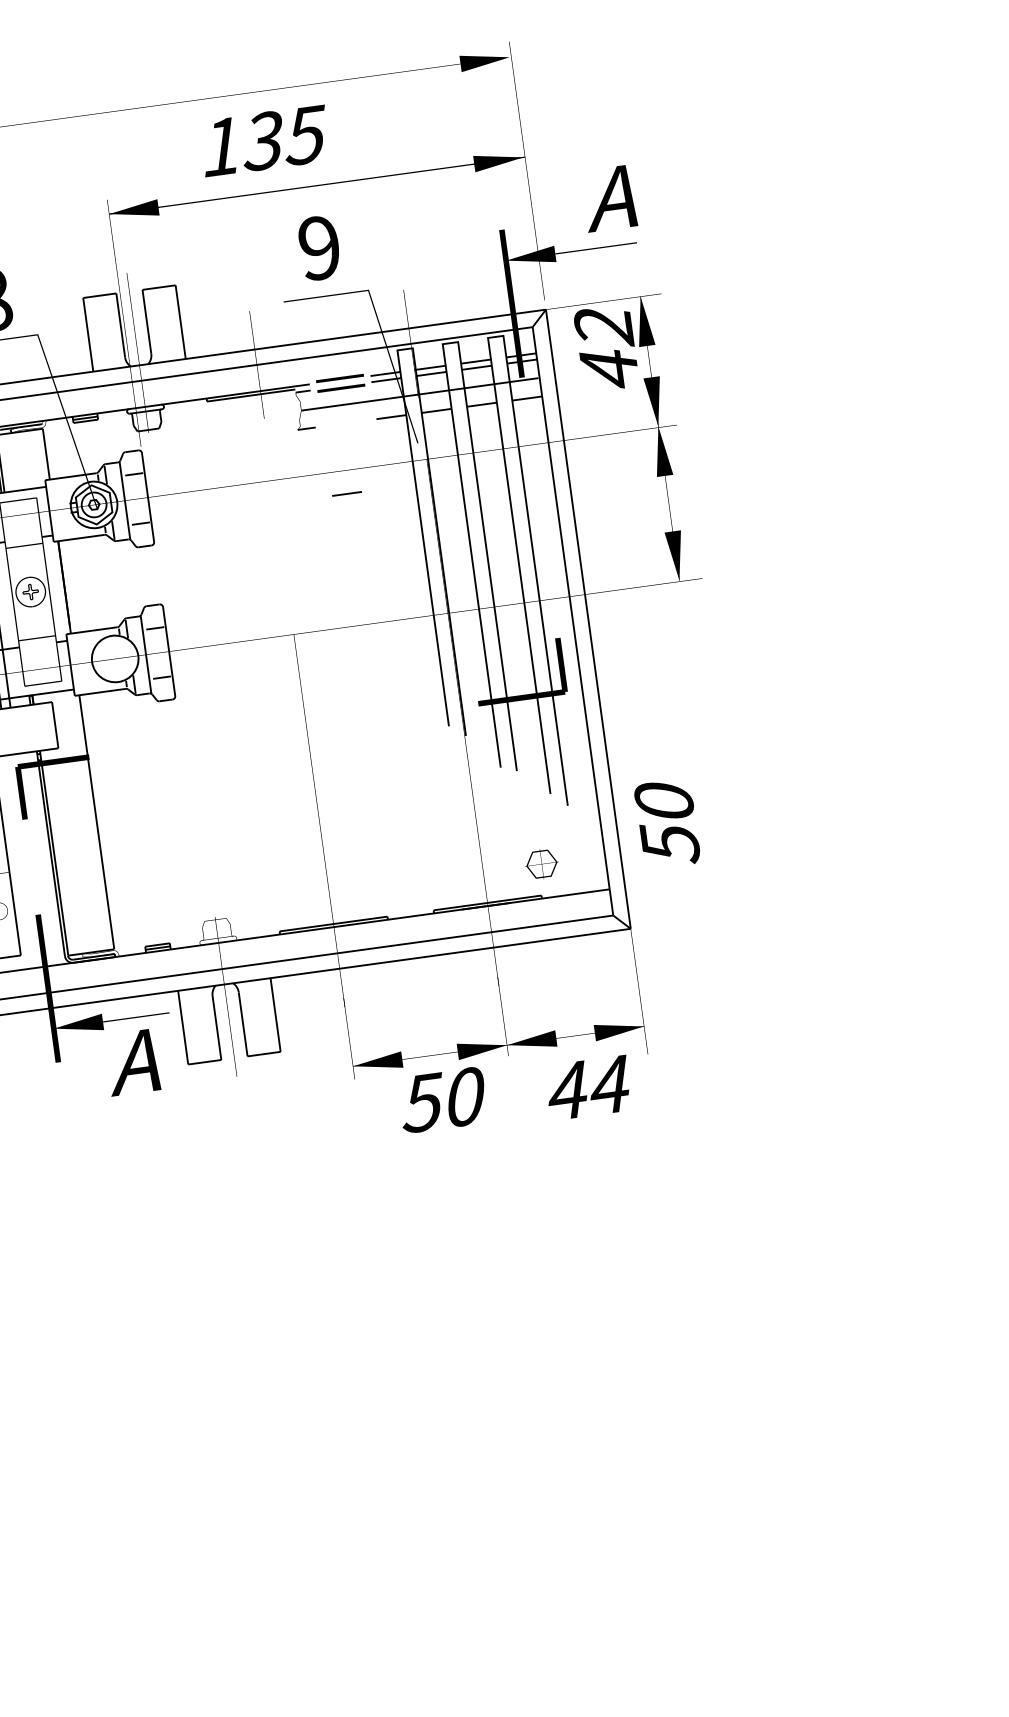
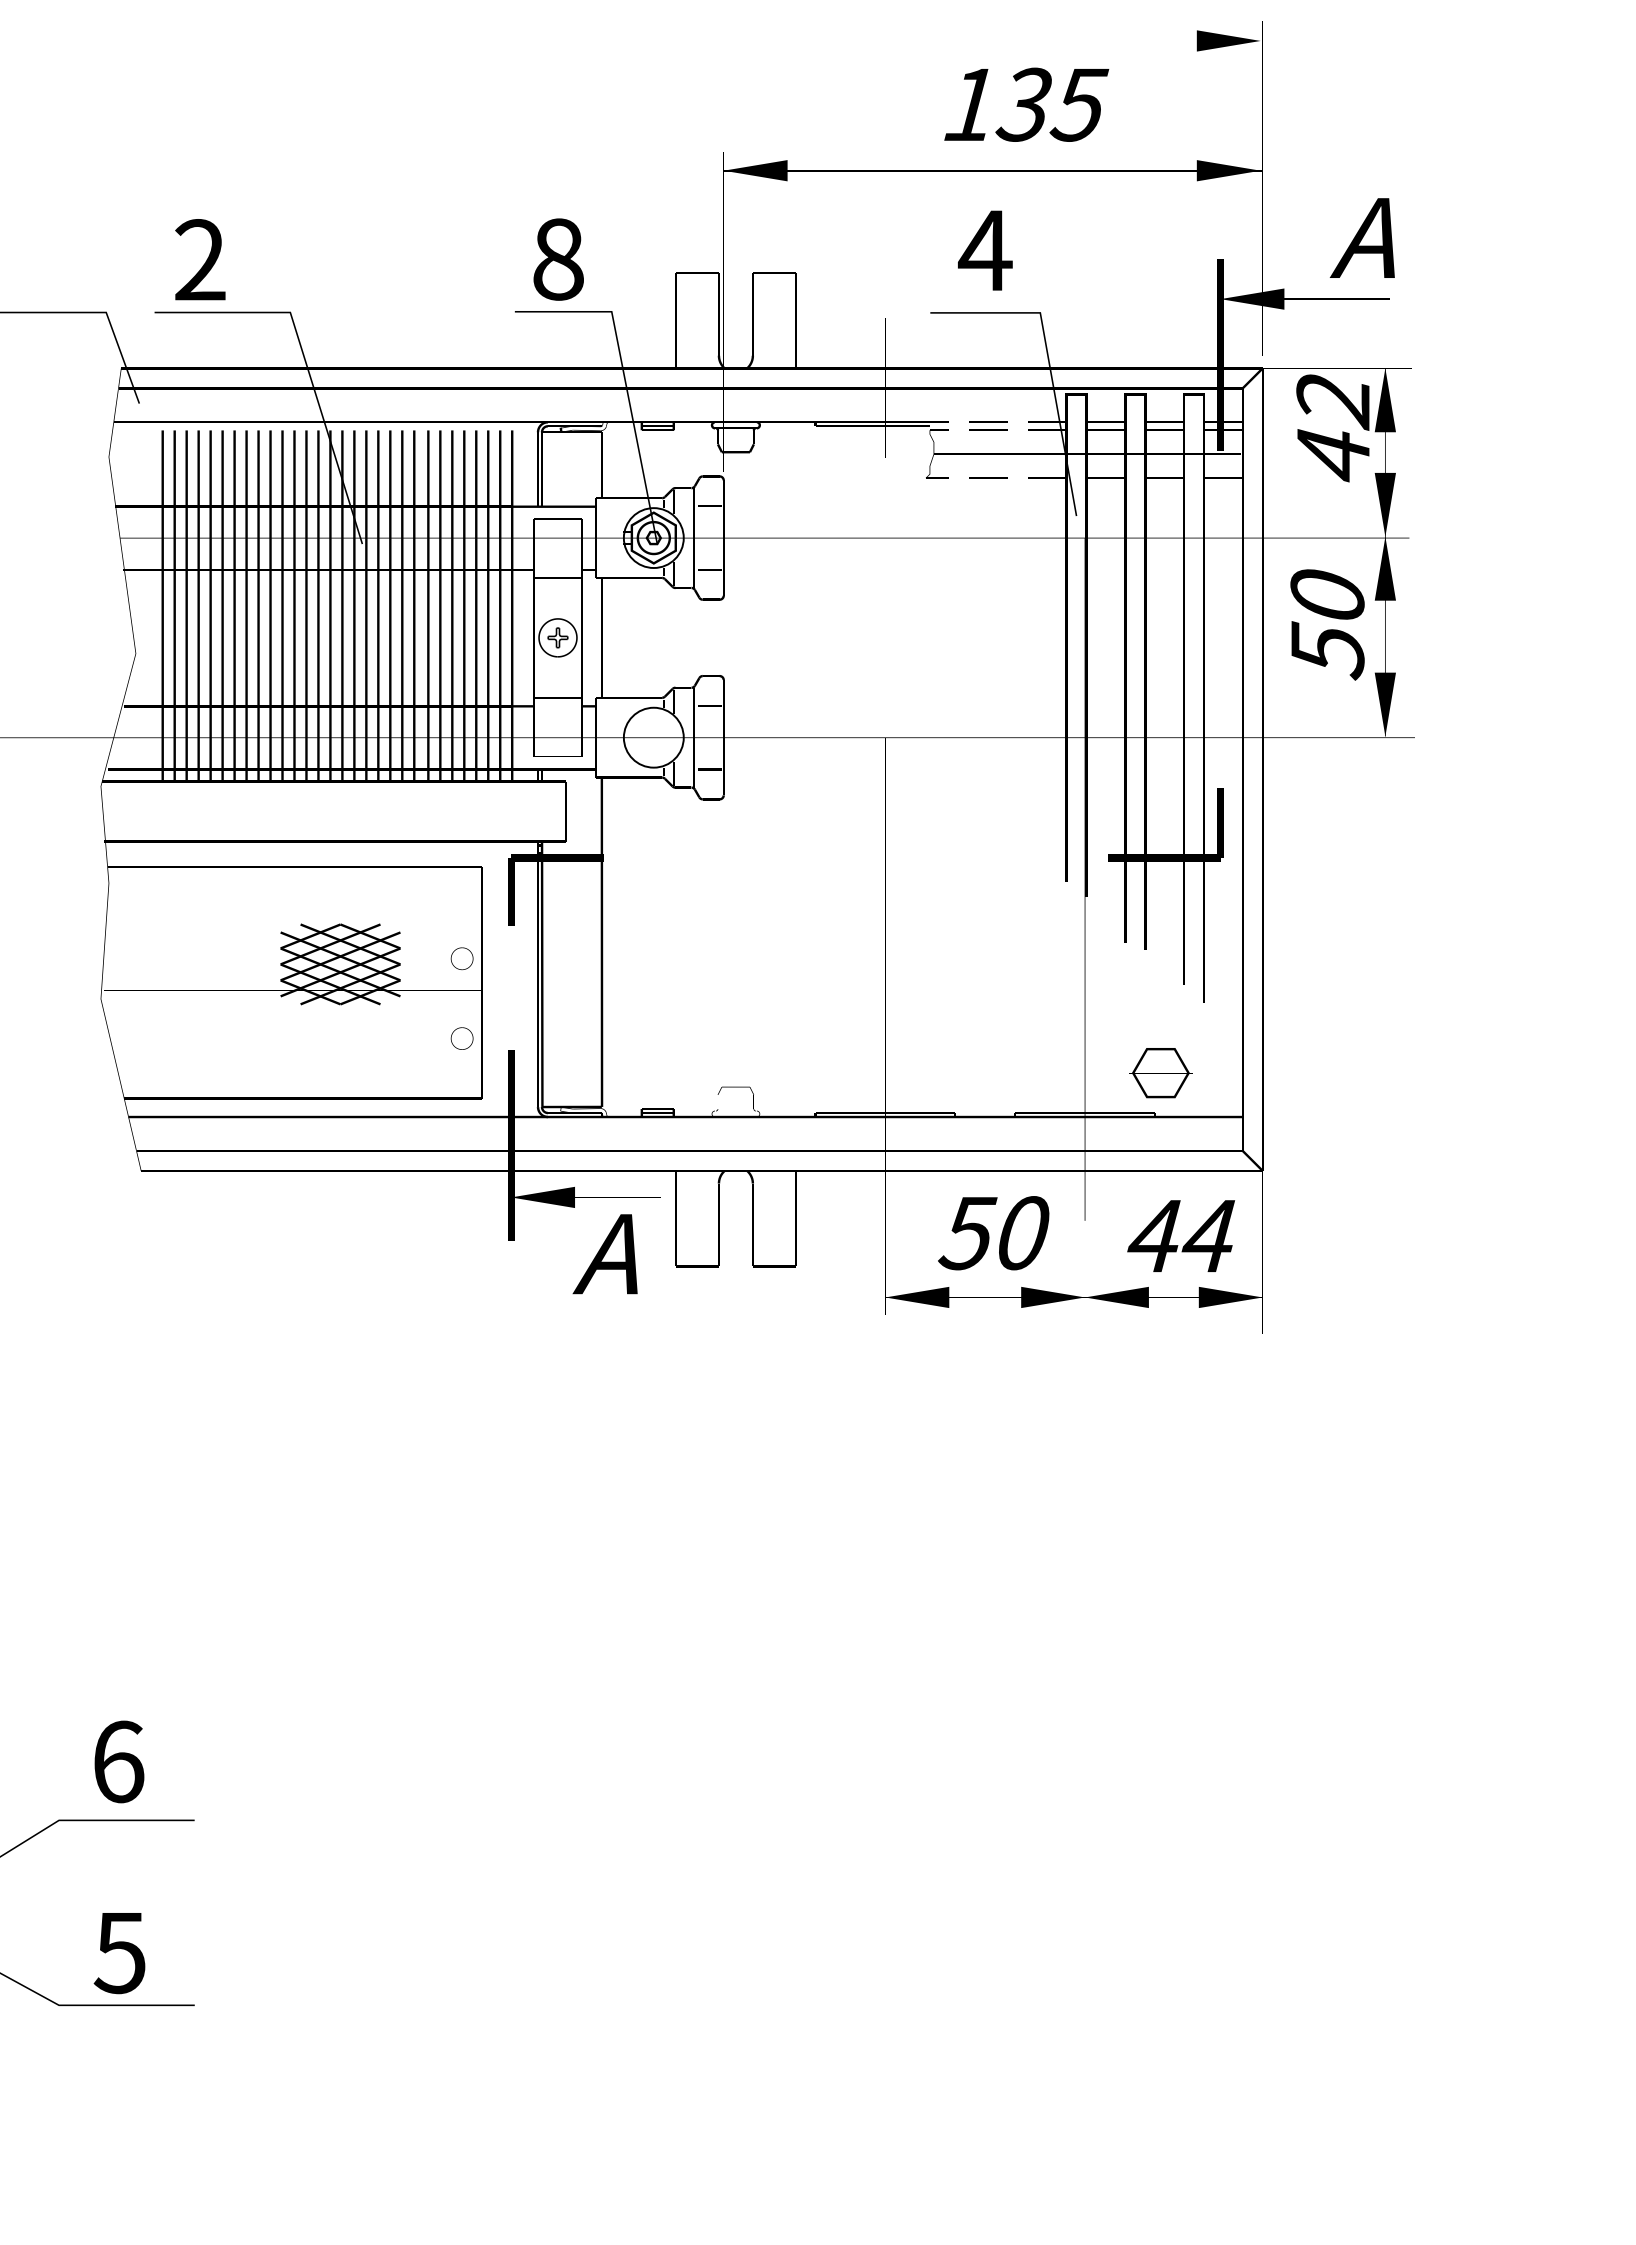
text: (264, 140) -> (1026, 104), moved
text: (318, 248) -> (984, 250), 9 -> 4
part: (340, 382) -> (988, 425), size x0.62
line: (346, 493) -> (988, 477), moved
text: (667, 823) -> (1327, 624), moved
part: (541, 864) -> (1160, 1073), size x1.43
text: (587, 1087) -> (1180, 1235), moved
text: (442, 1100) -> (993, 1233), moved

